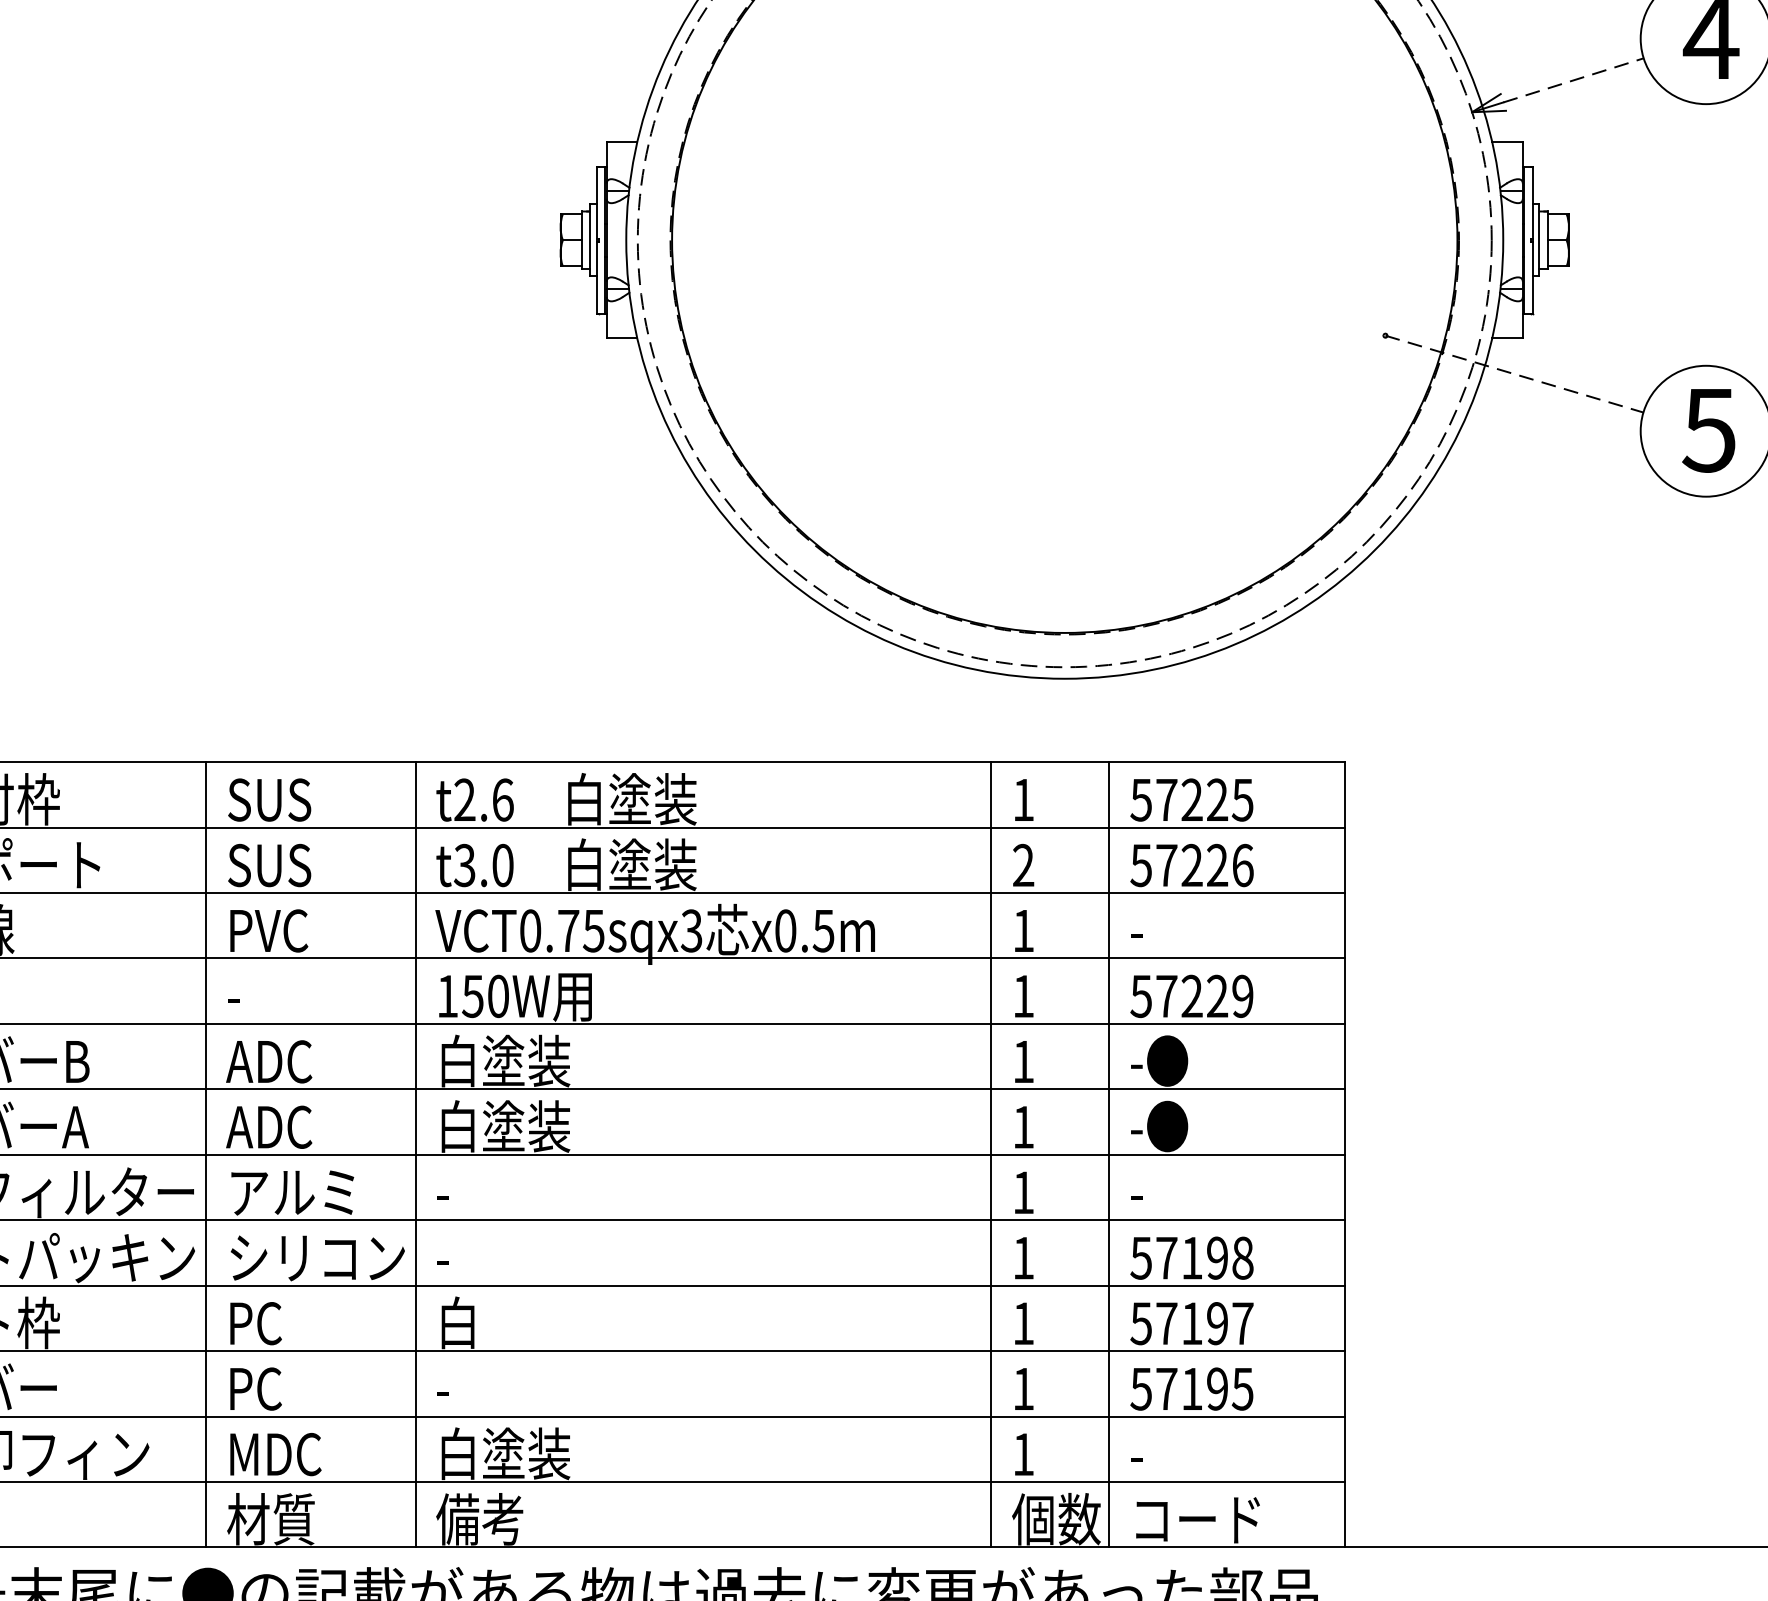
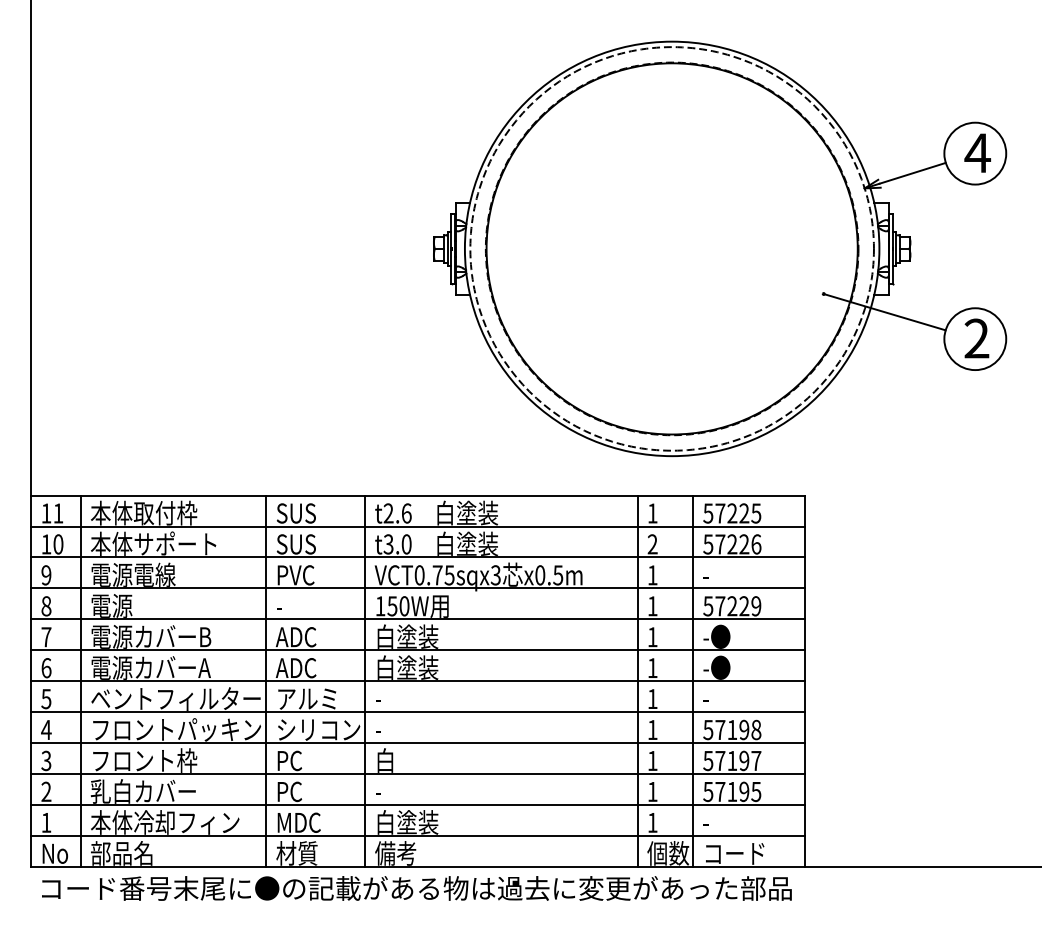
line: (1573, 80) -> (912, 173), dashed -> solid
line: (1514, 374) -> (884, 312), dashed -> solid
text: (1708, 429) -> (976, 338), 5 -> 2

